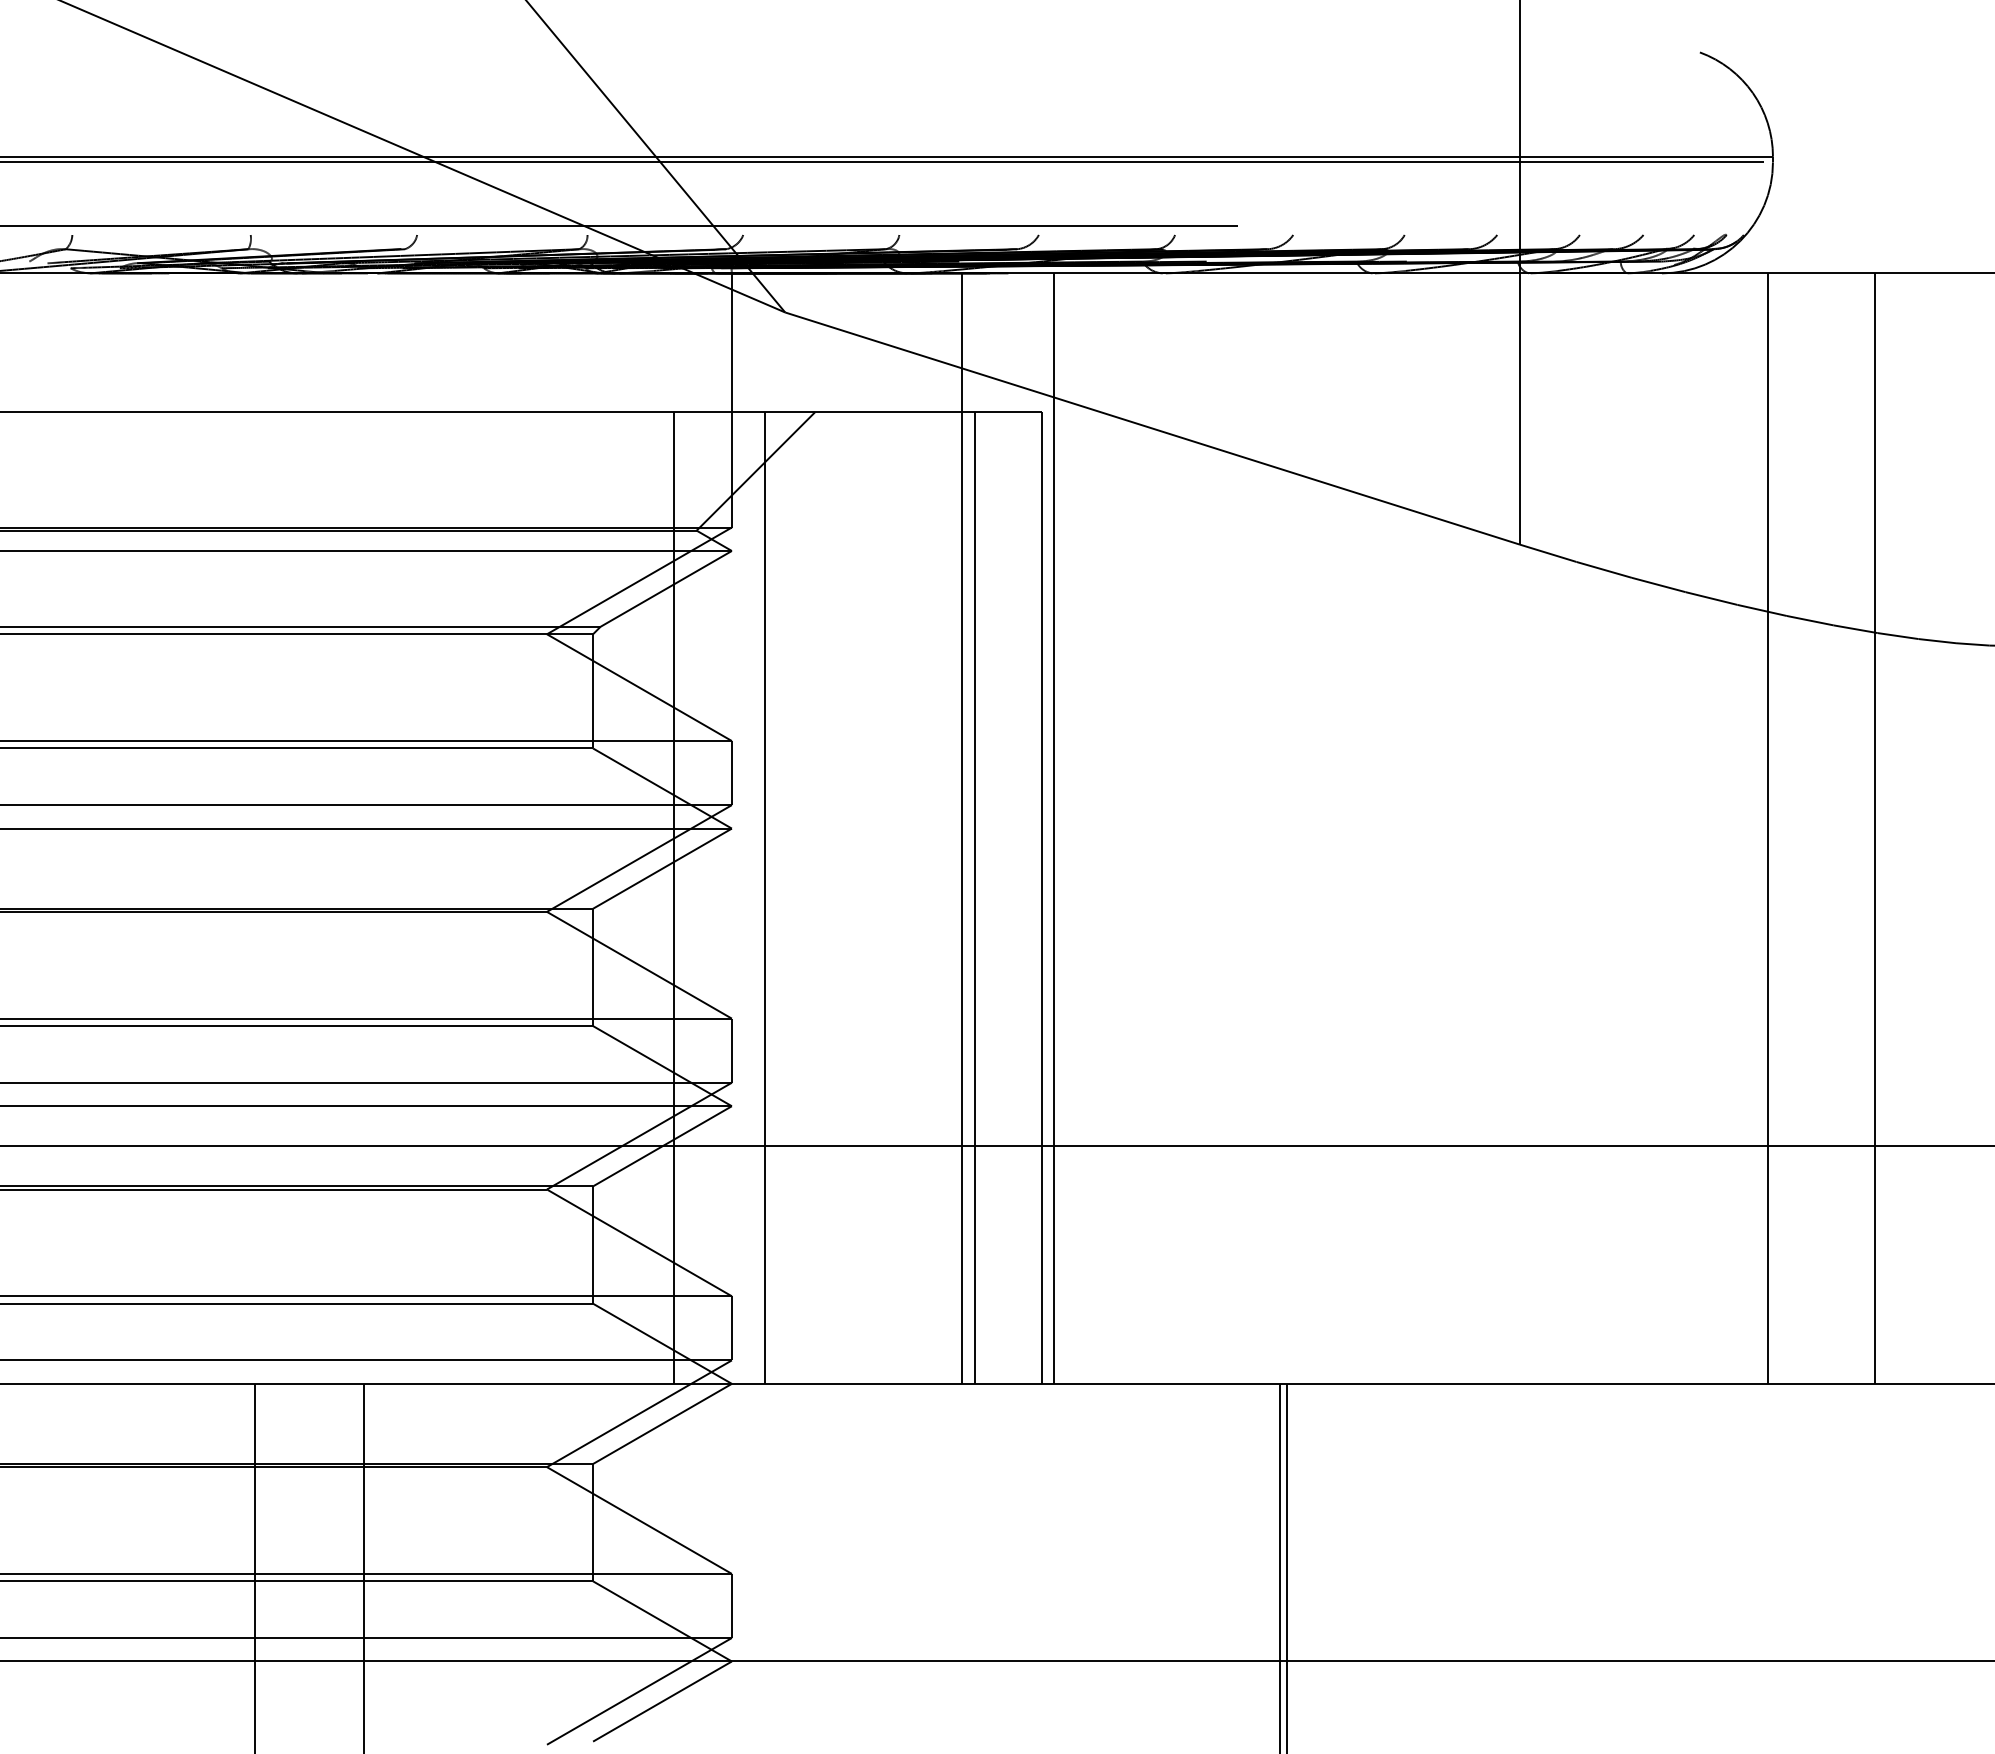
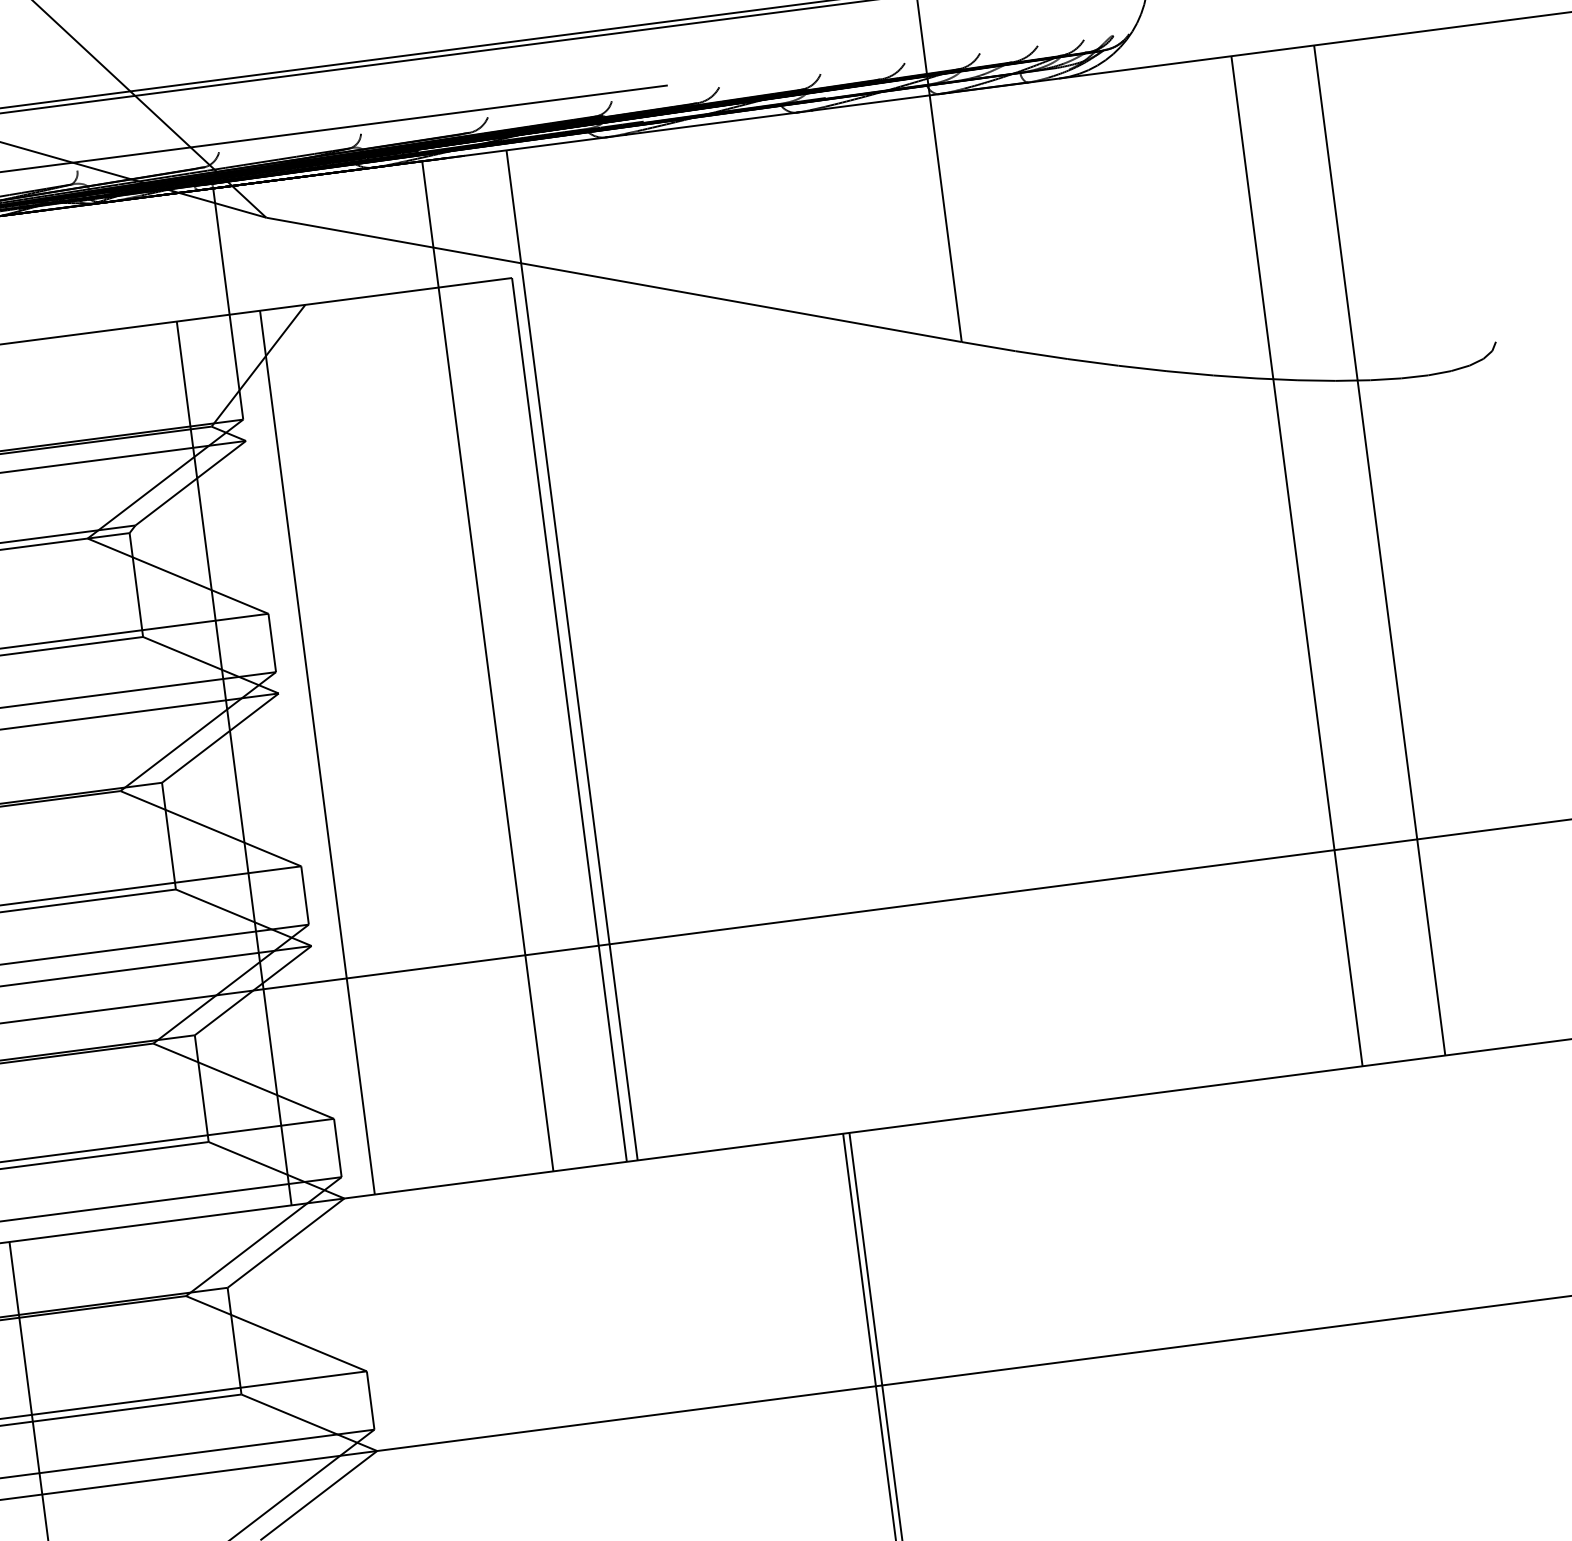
line: (1768, 828) -> (1297, 561), moved
line: (1875, 828) -> (1379, 550), moved
line: (974, 897) -> (507, 727), removed

